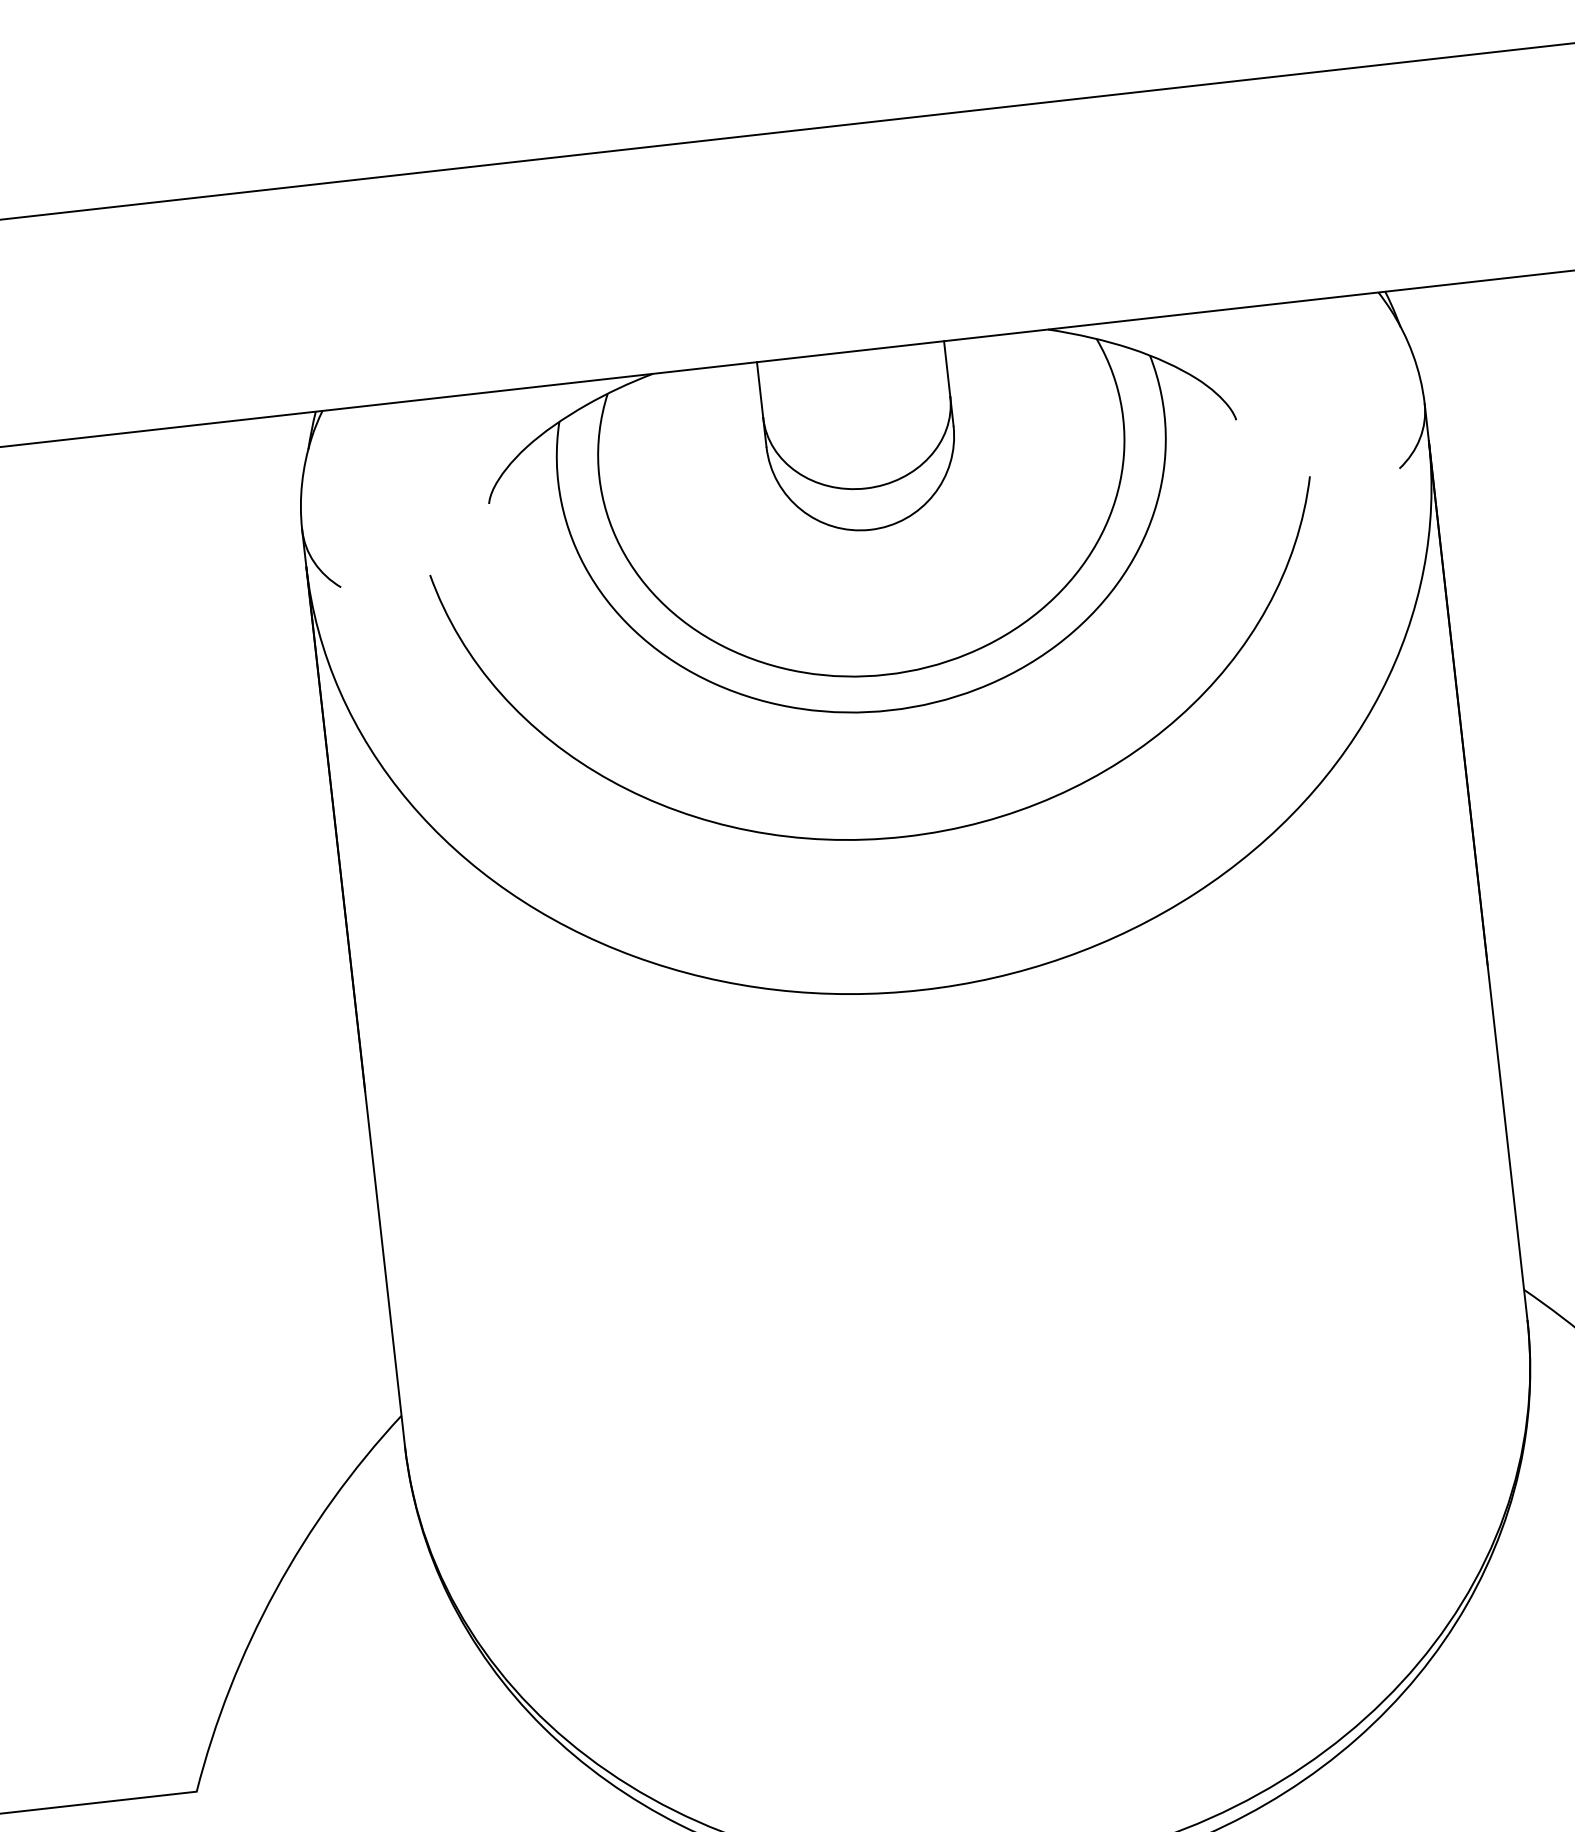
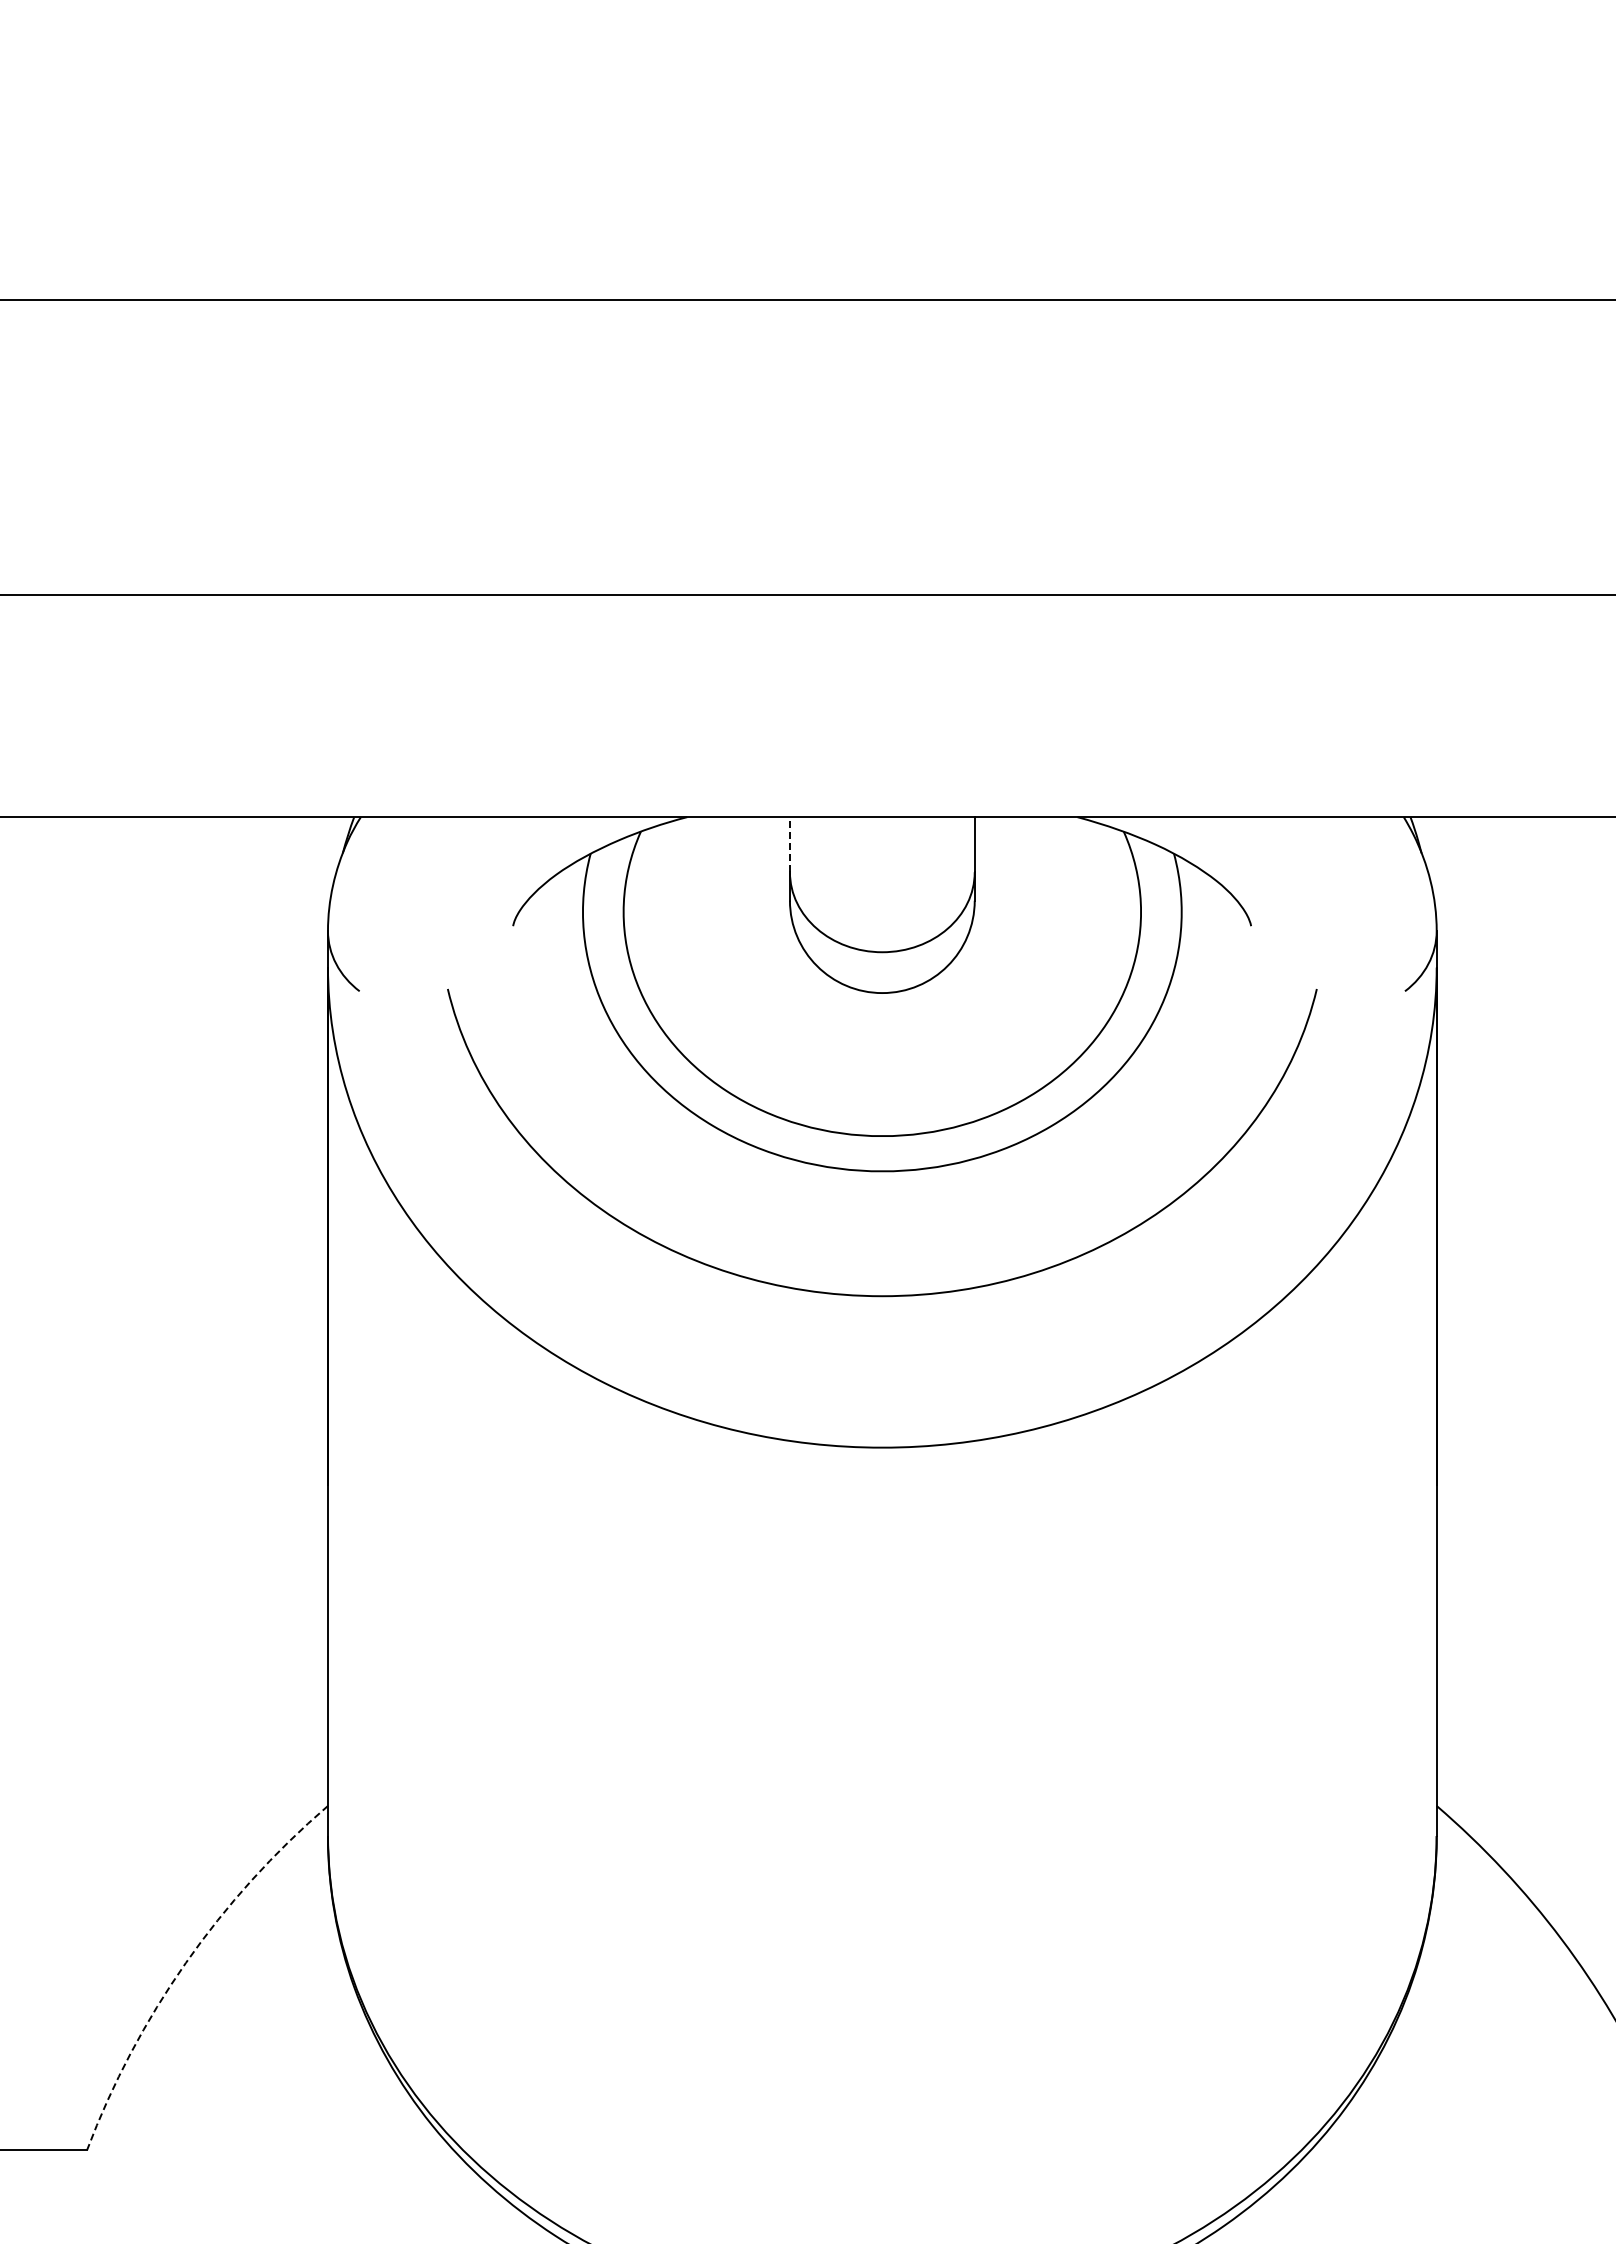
line: (759, 389) -> (789, 844), solid -> dashed
arc: (275, 1590) -> (185, 1962), solid -> dashed

